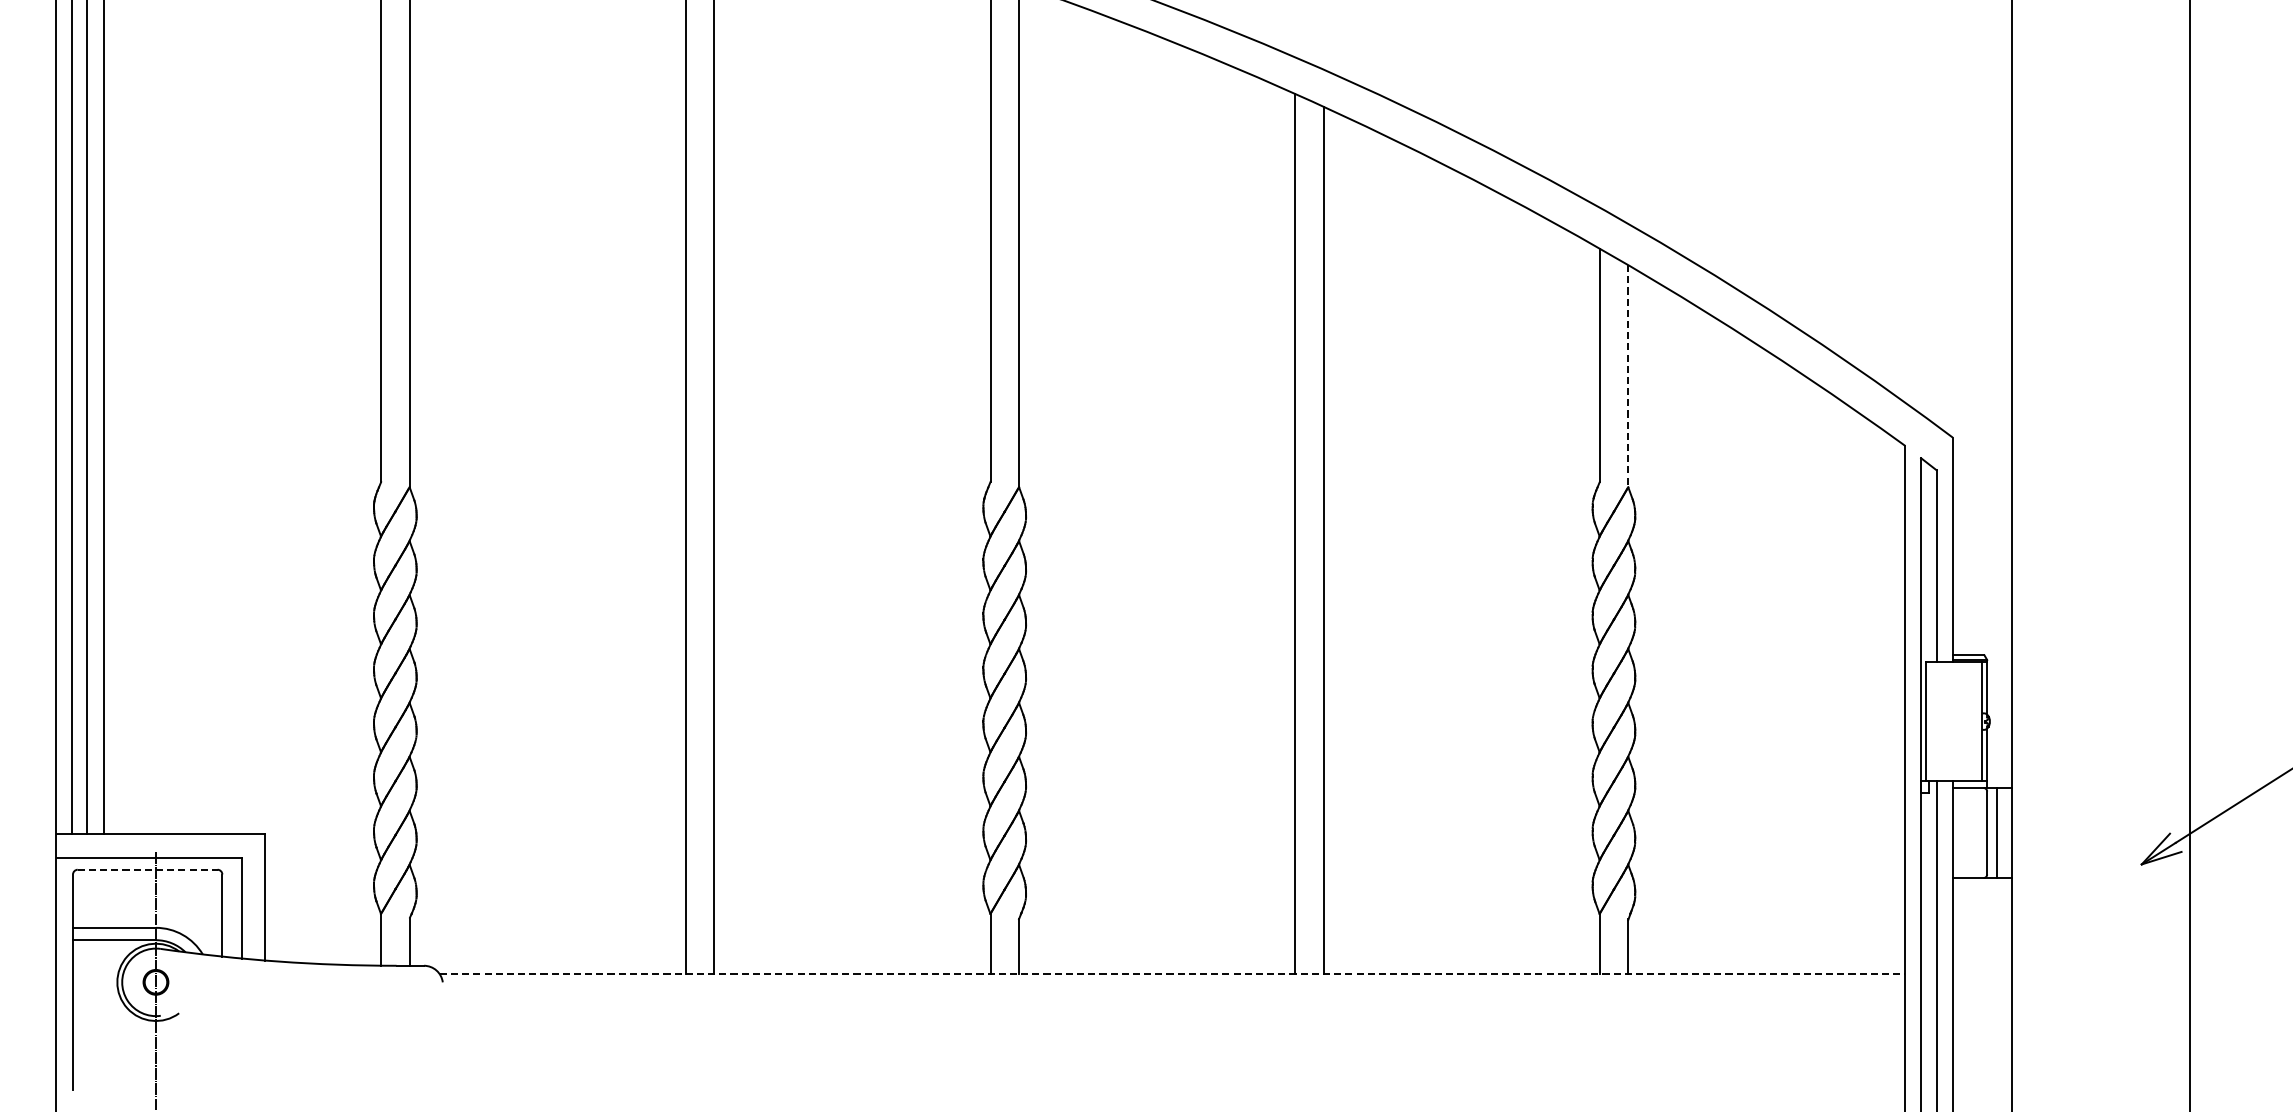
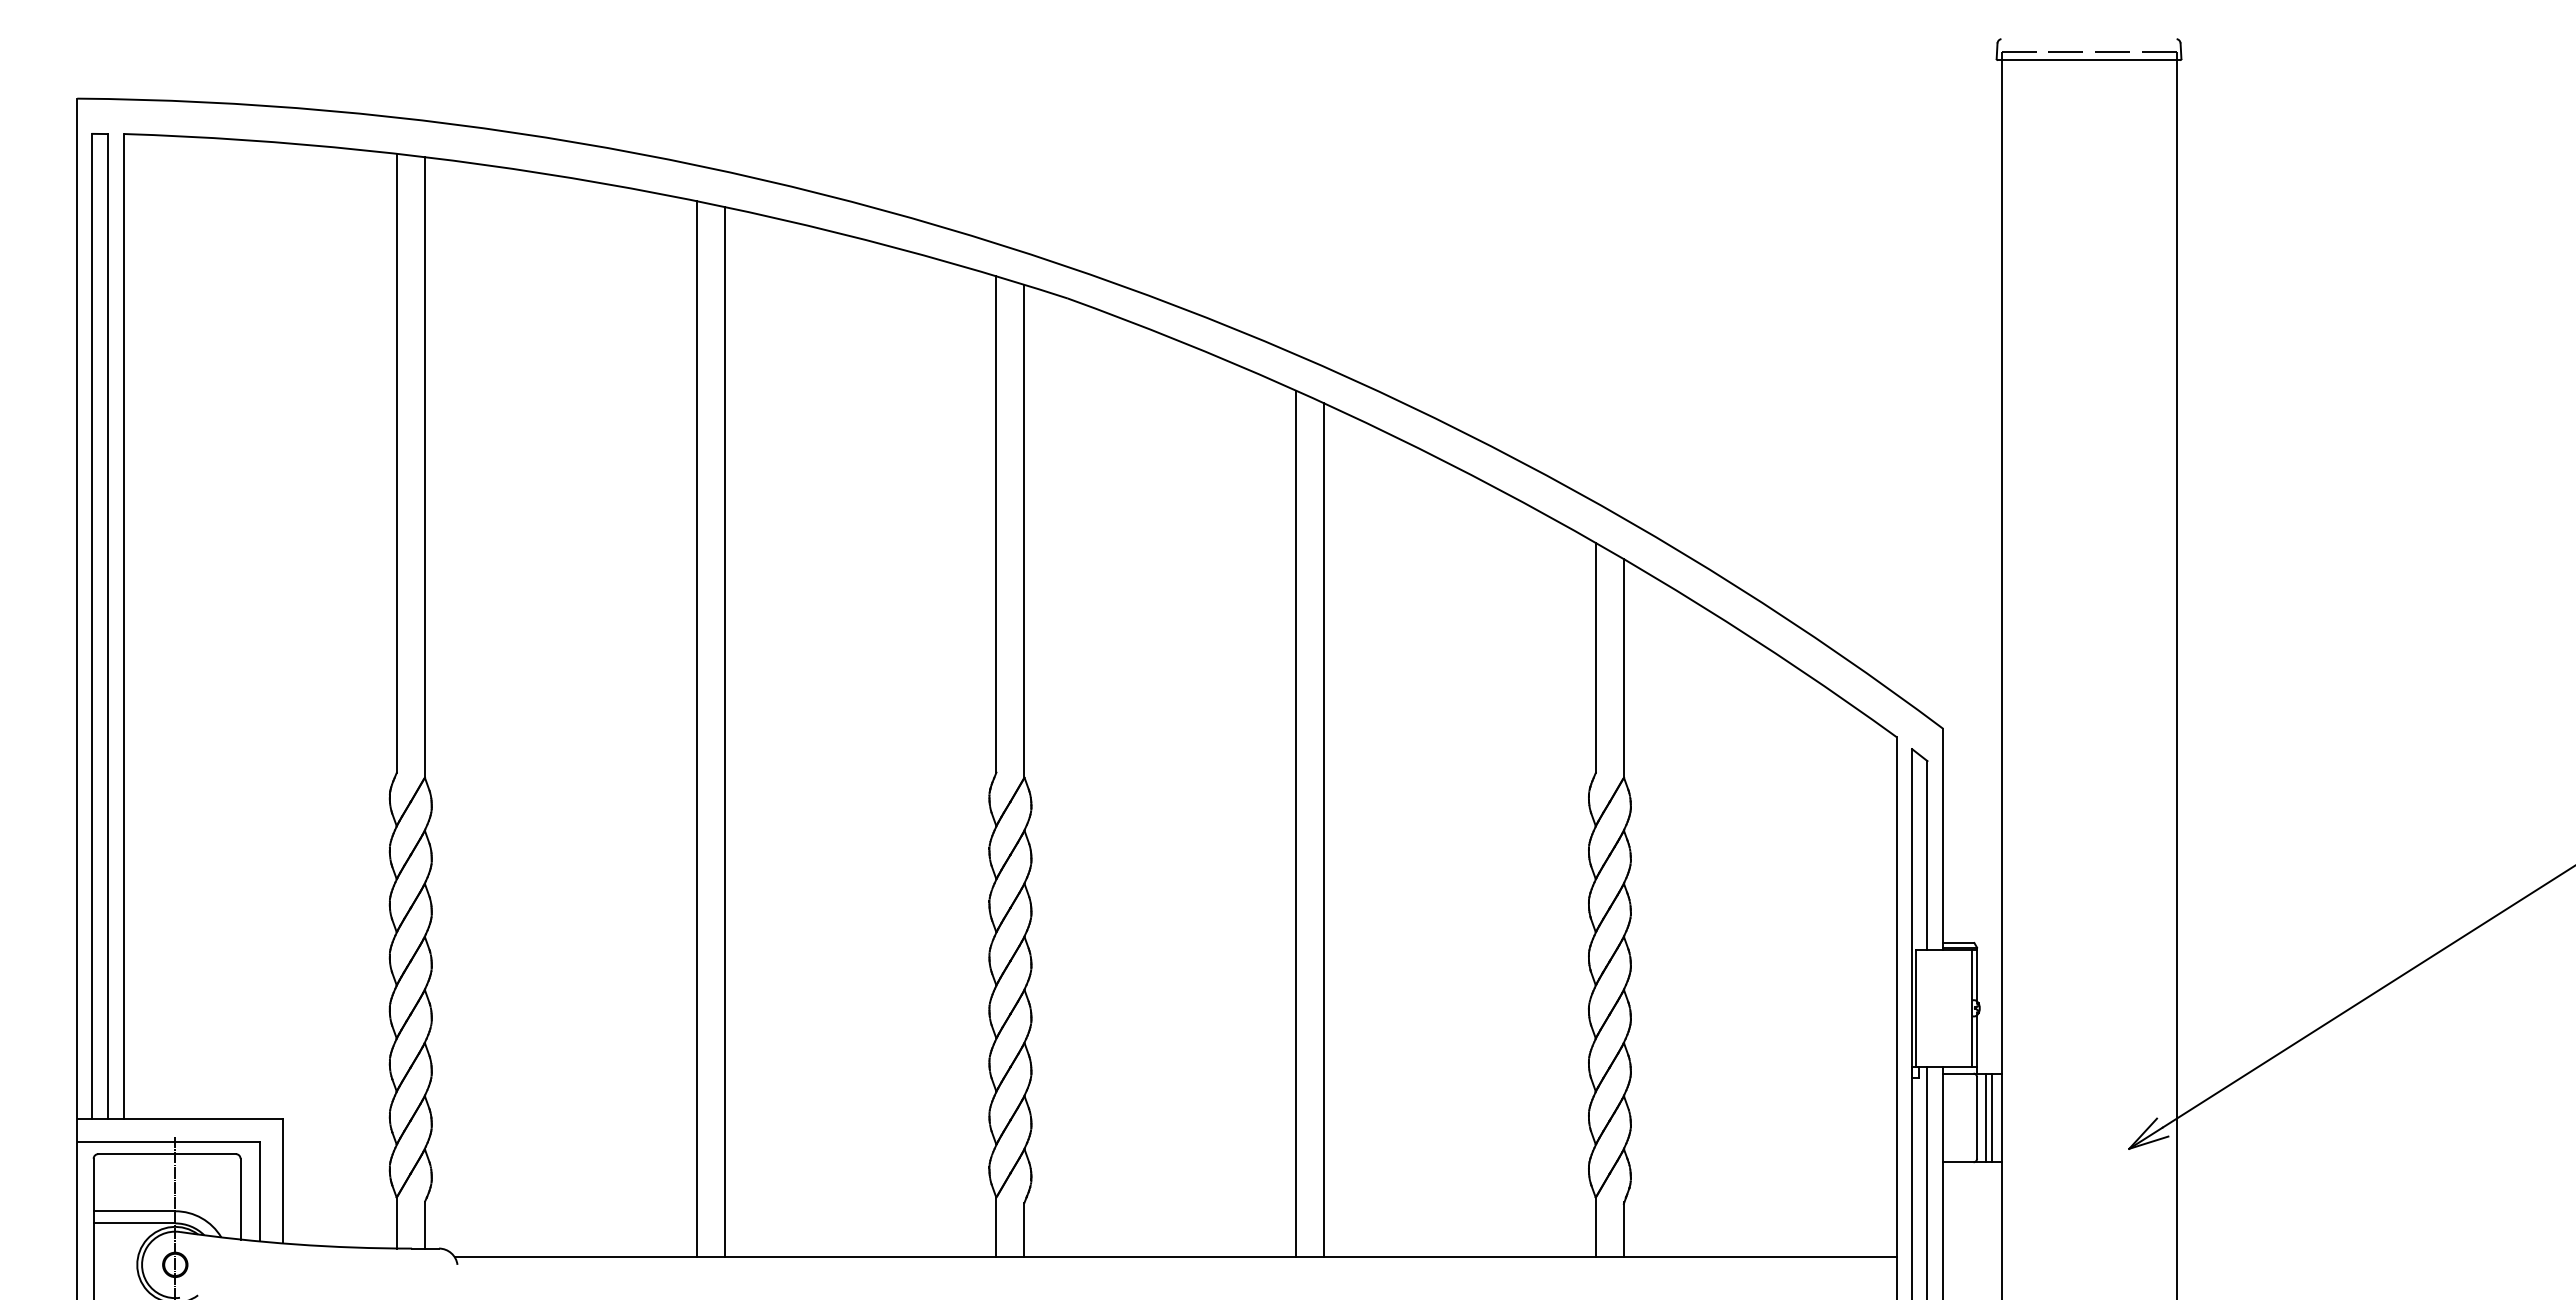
line: (1627, 376) -> (1623, 668), dashed -> solid
line: (2002, 832) -> (1992, 1117), added
line: (148, 870) -> (167, 1154), dashed -> solid
line: (1173, 973) -> (1176, 1256), dashed -> solid

